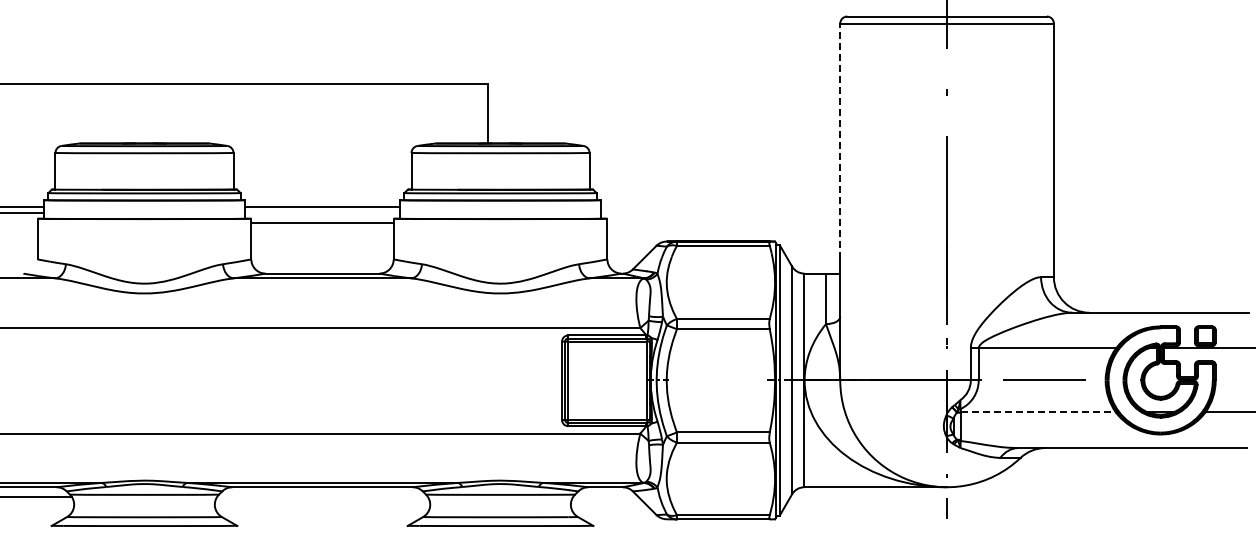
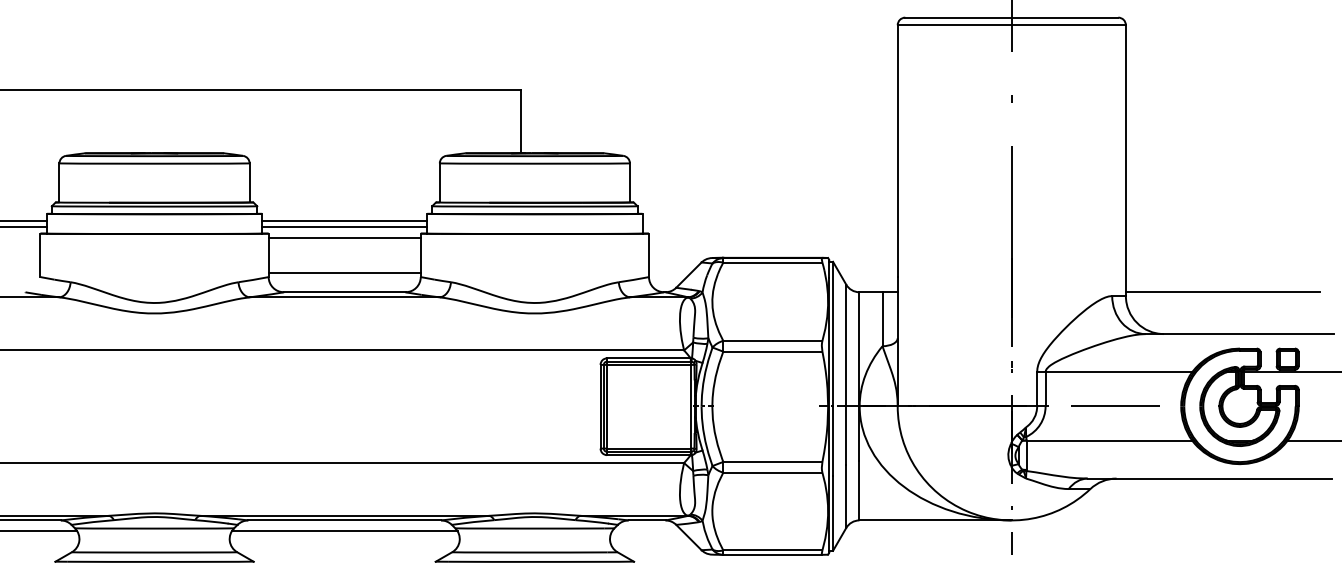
line: (840, 141) -> (897, 151), dashed -> solid
line: (322, 212) -> (344, 226), added
line: (322, 255) -> (344, 272), added
line: (1144, 273) -> (1222, 292), added
line: (1038, 412) -> (1109, 440), dashed -> solid
line: (322, 497) -> (344, 531), added

